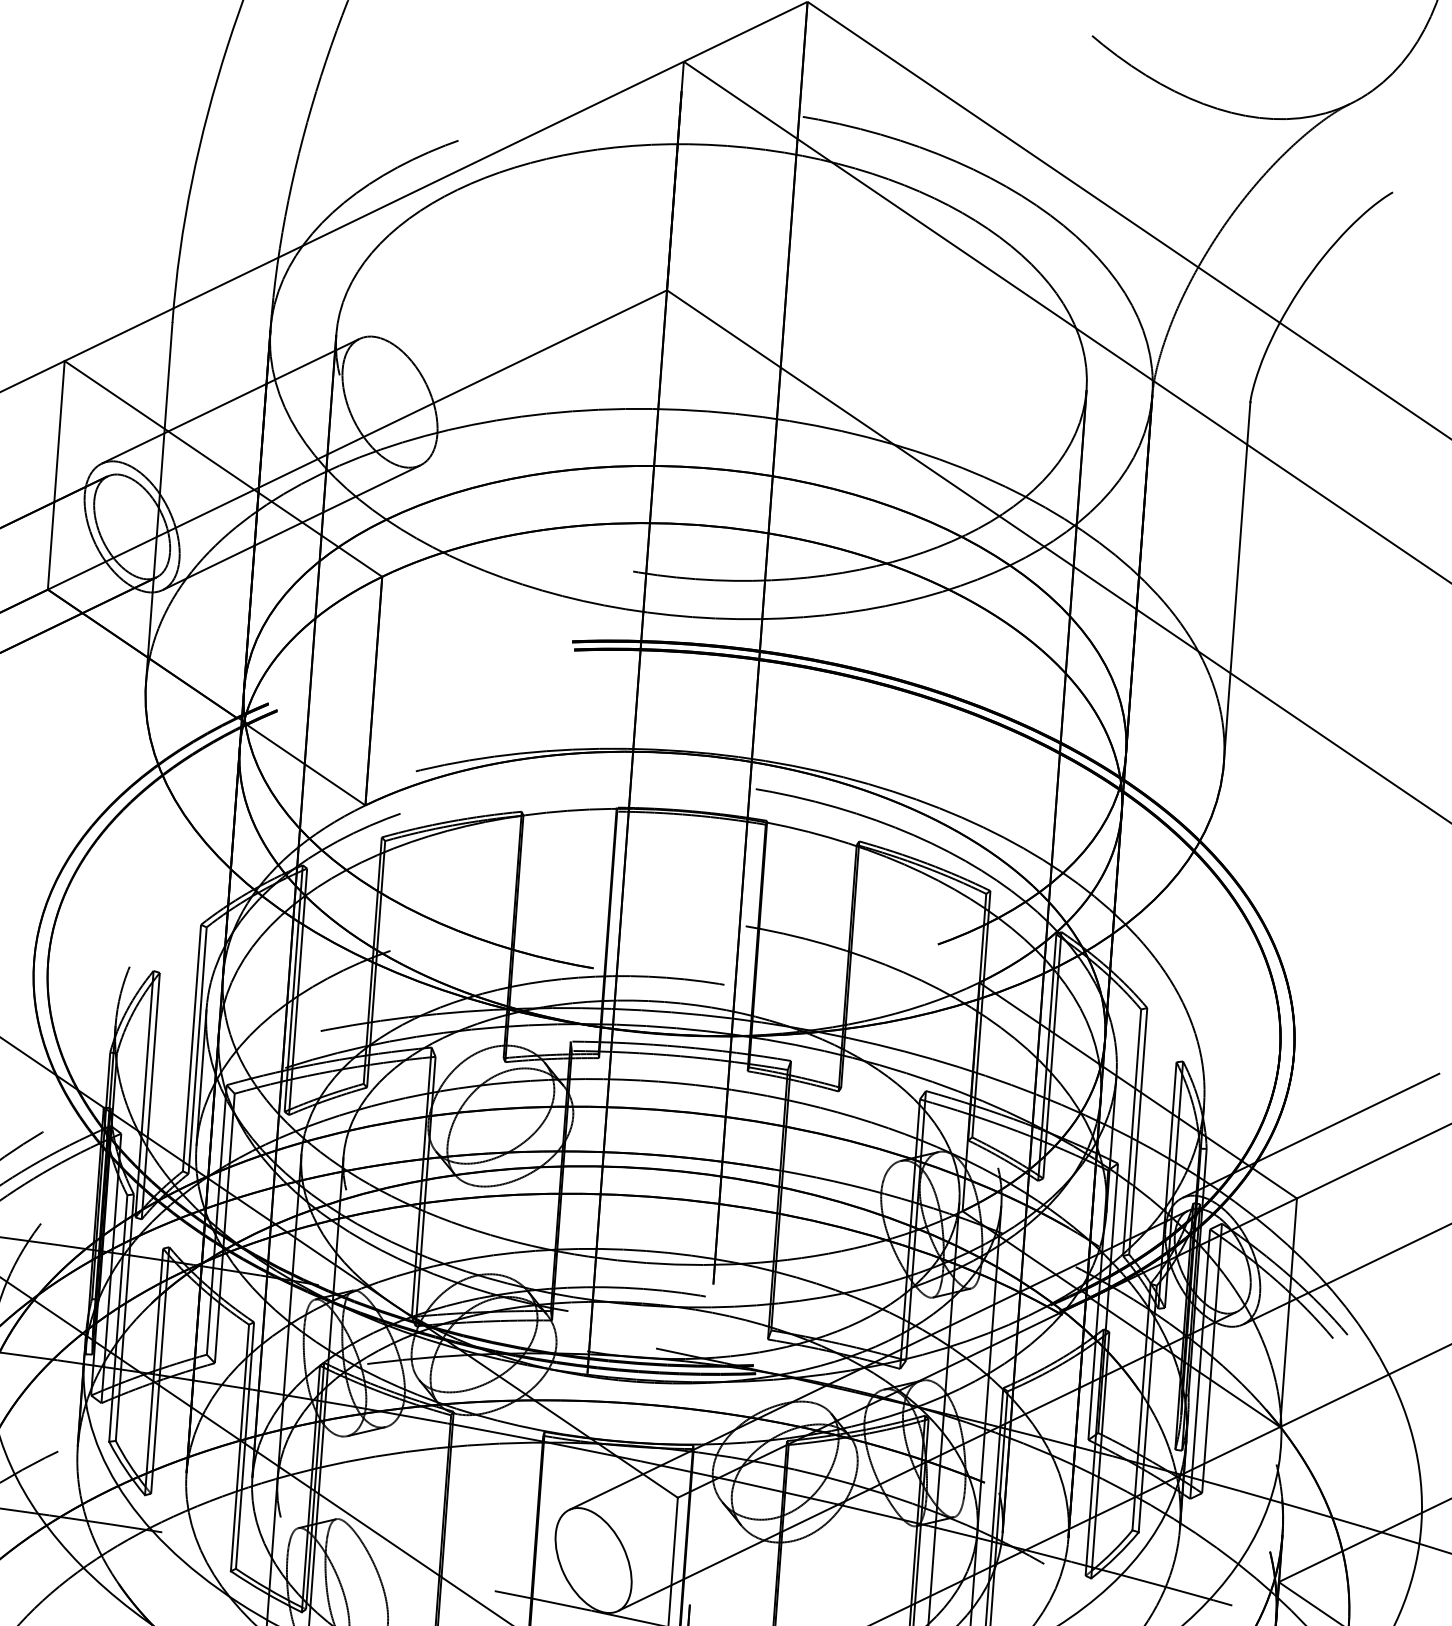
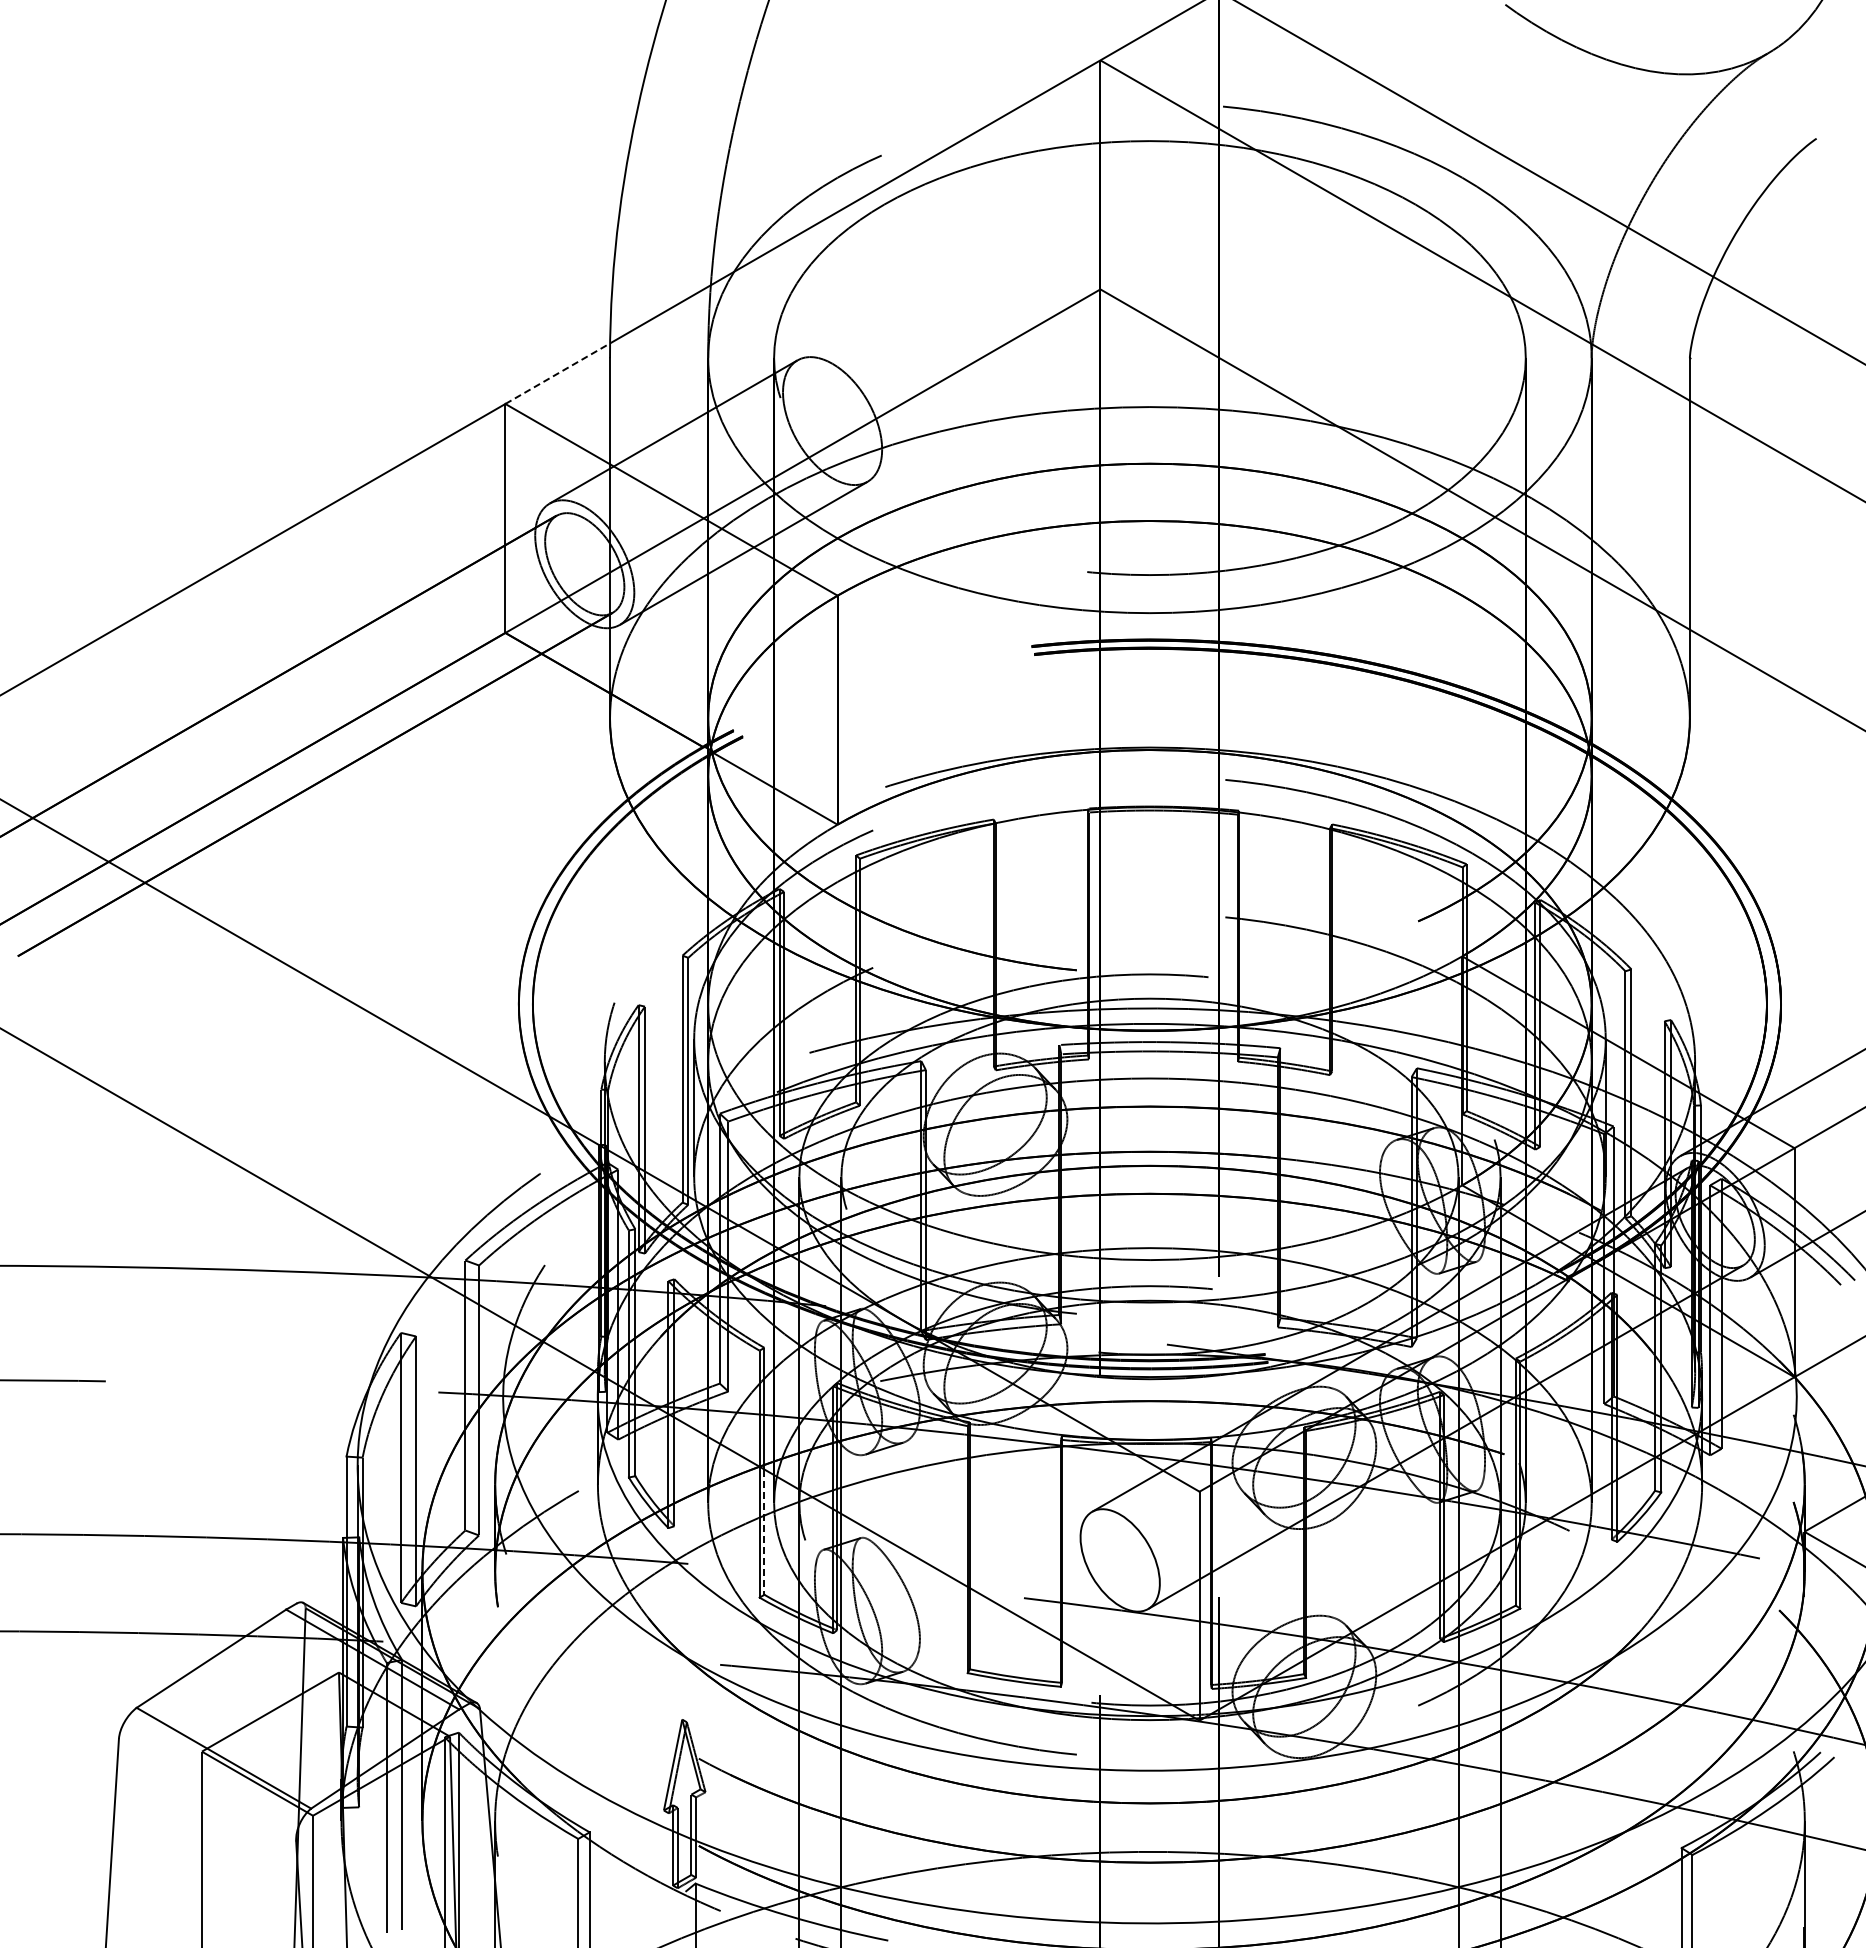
line: (118, 334) -> (557, 373), solid -> dashed
line: (240, 1506) -> (764, 1532), solid -> dashed

